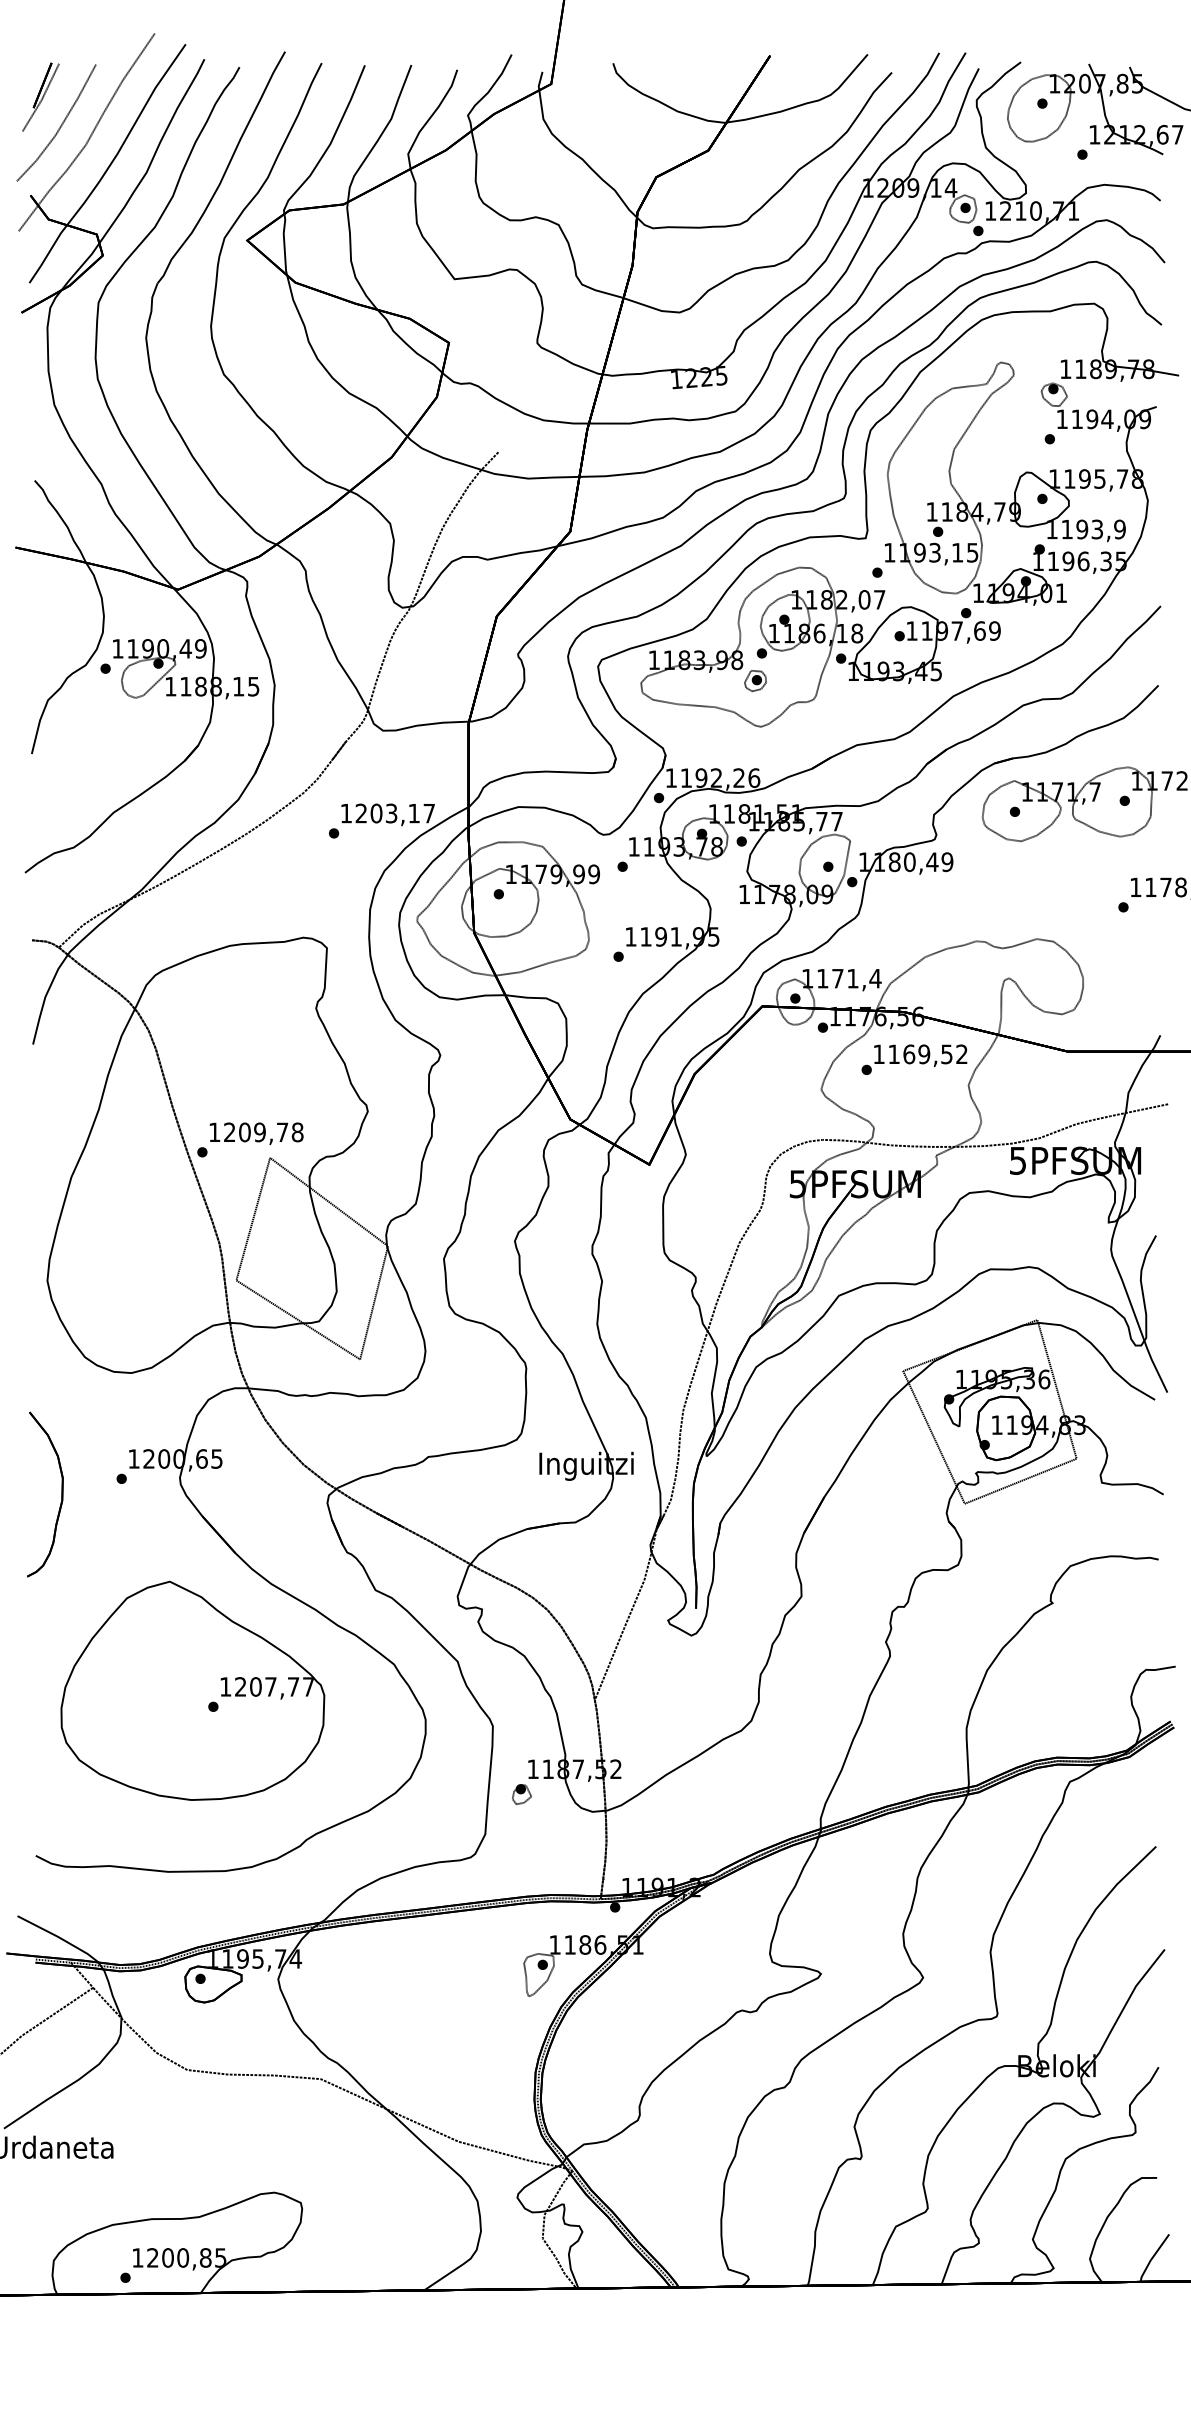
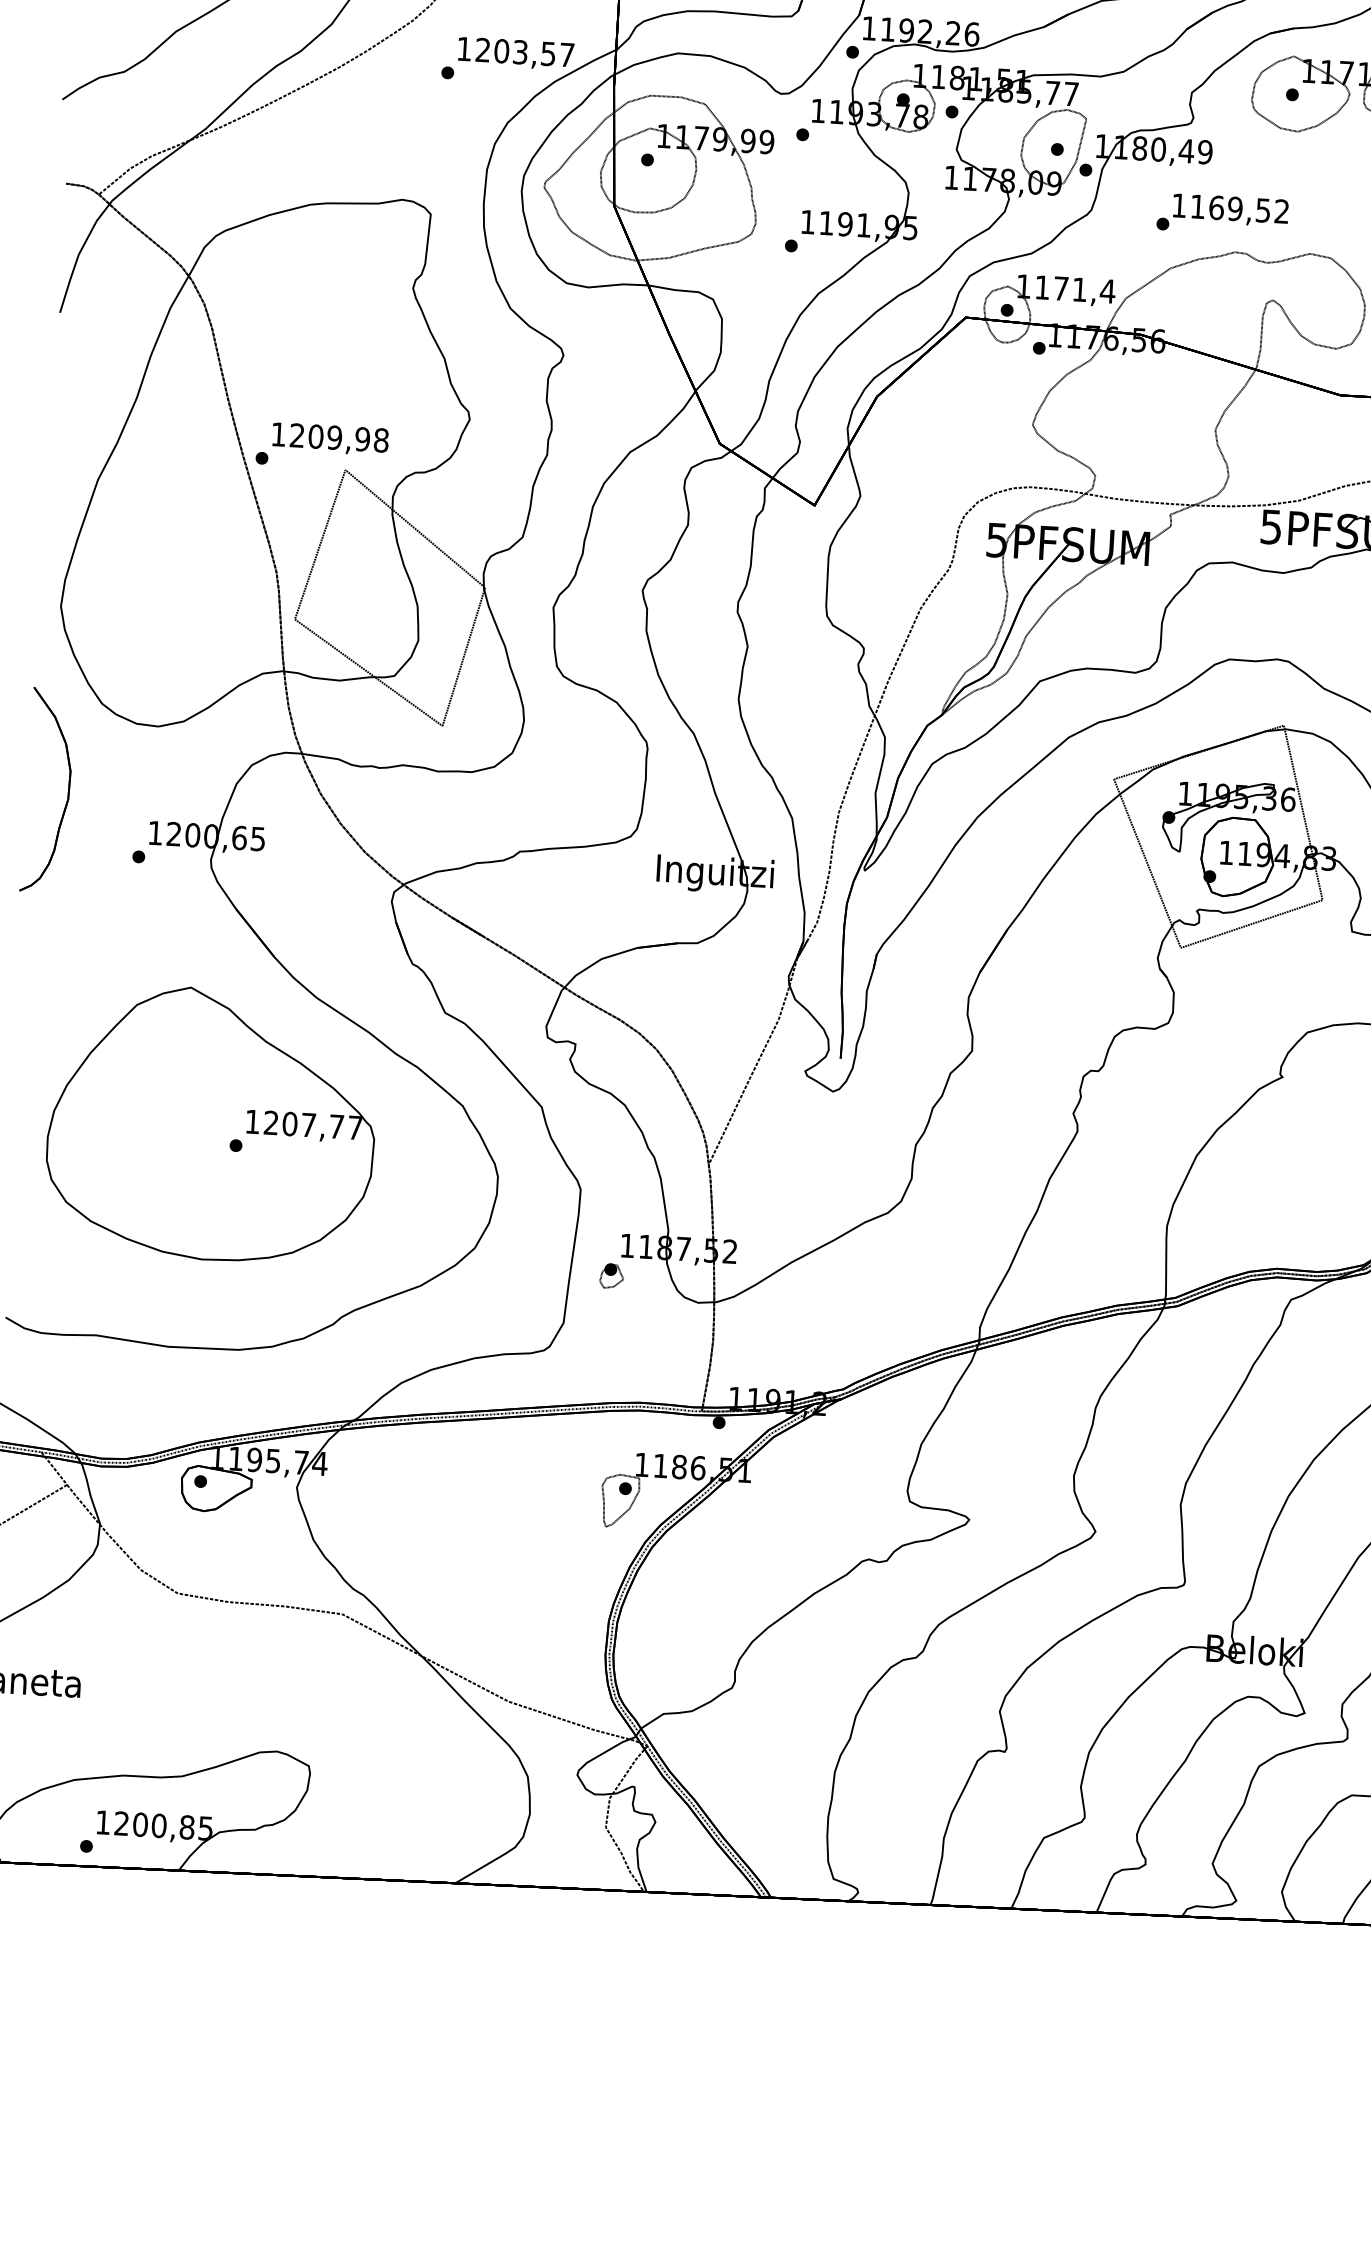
text: (413, 813) -> (547, 53), 1203,17 -> 1203,57
text: (914, 1059) -> (1222, 214), moved
text: (282, 1132) -> (362, 439), 1209,78 -> 1209,98
part: (61, 1494) -> (67, 791), moved

